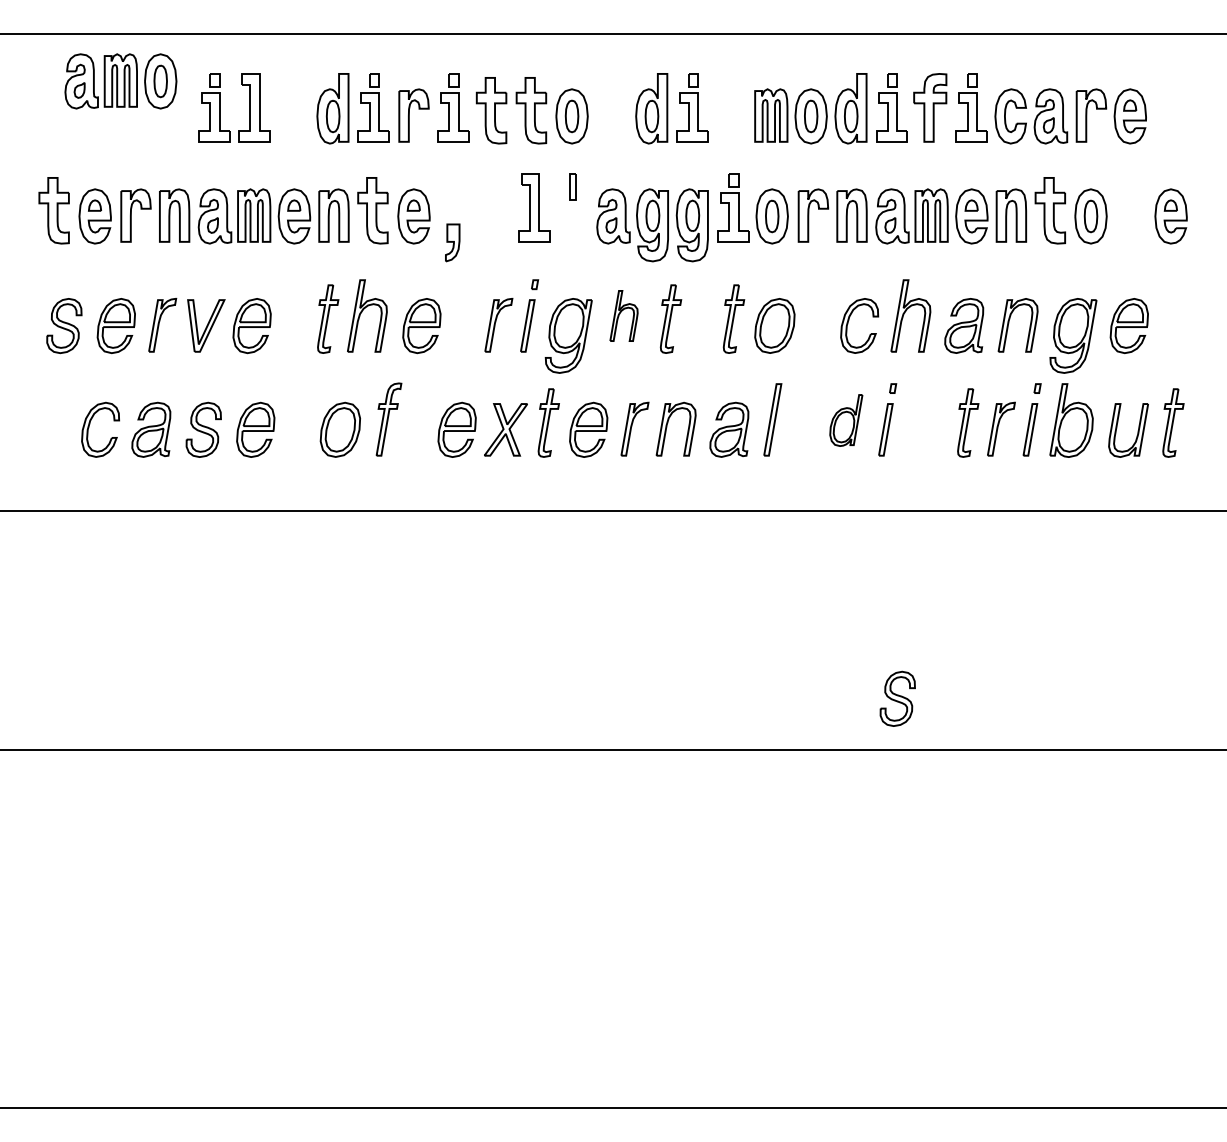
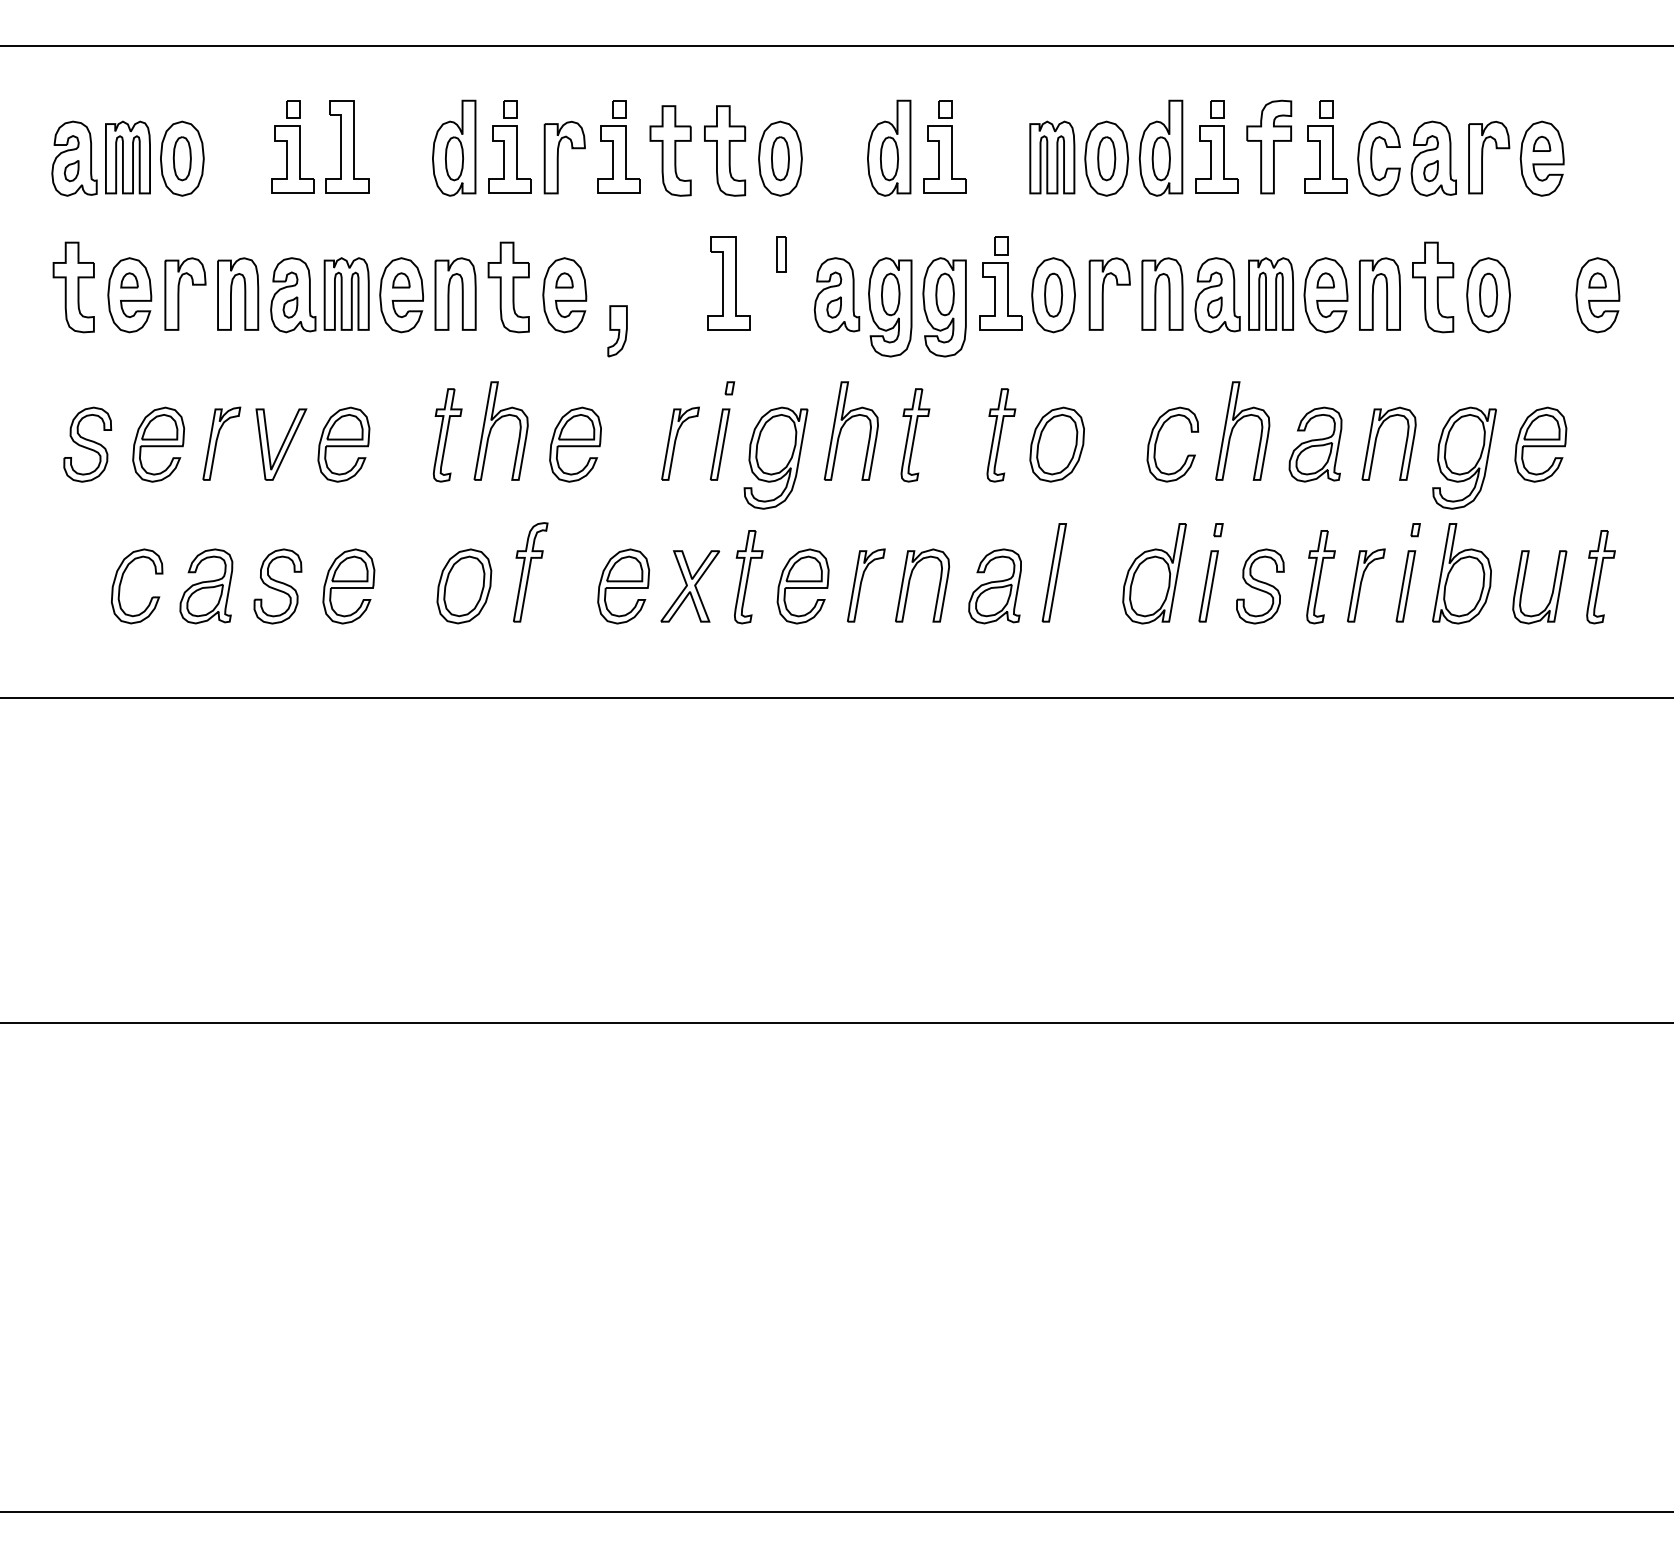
part: (120, 81) -> (127, 158), moved
part: (623, 315) -> (850, 430), size x1.43
part: (846, 420) -> (1154, 573), size x1.43
part: (897, 698) -> (1259, 585), moved

